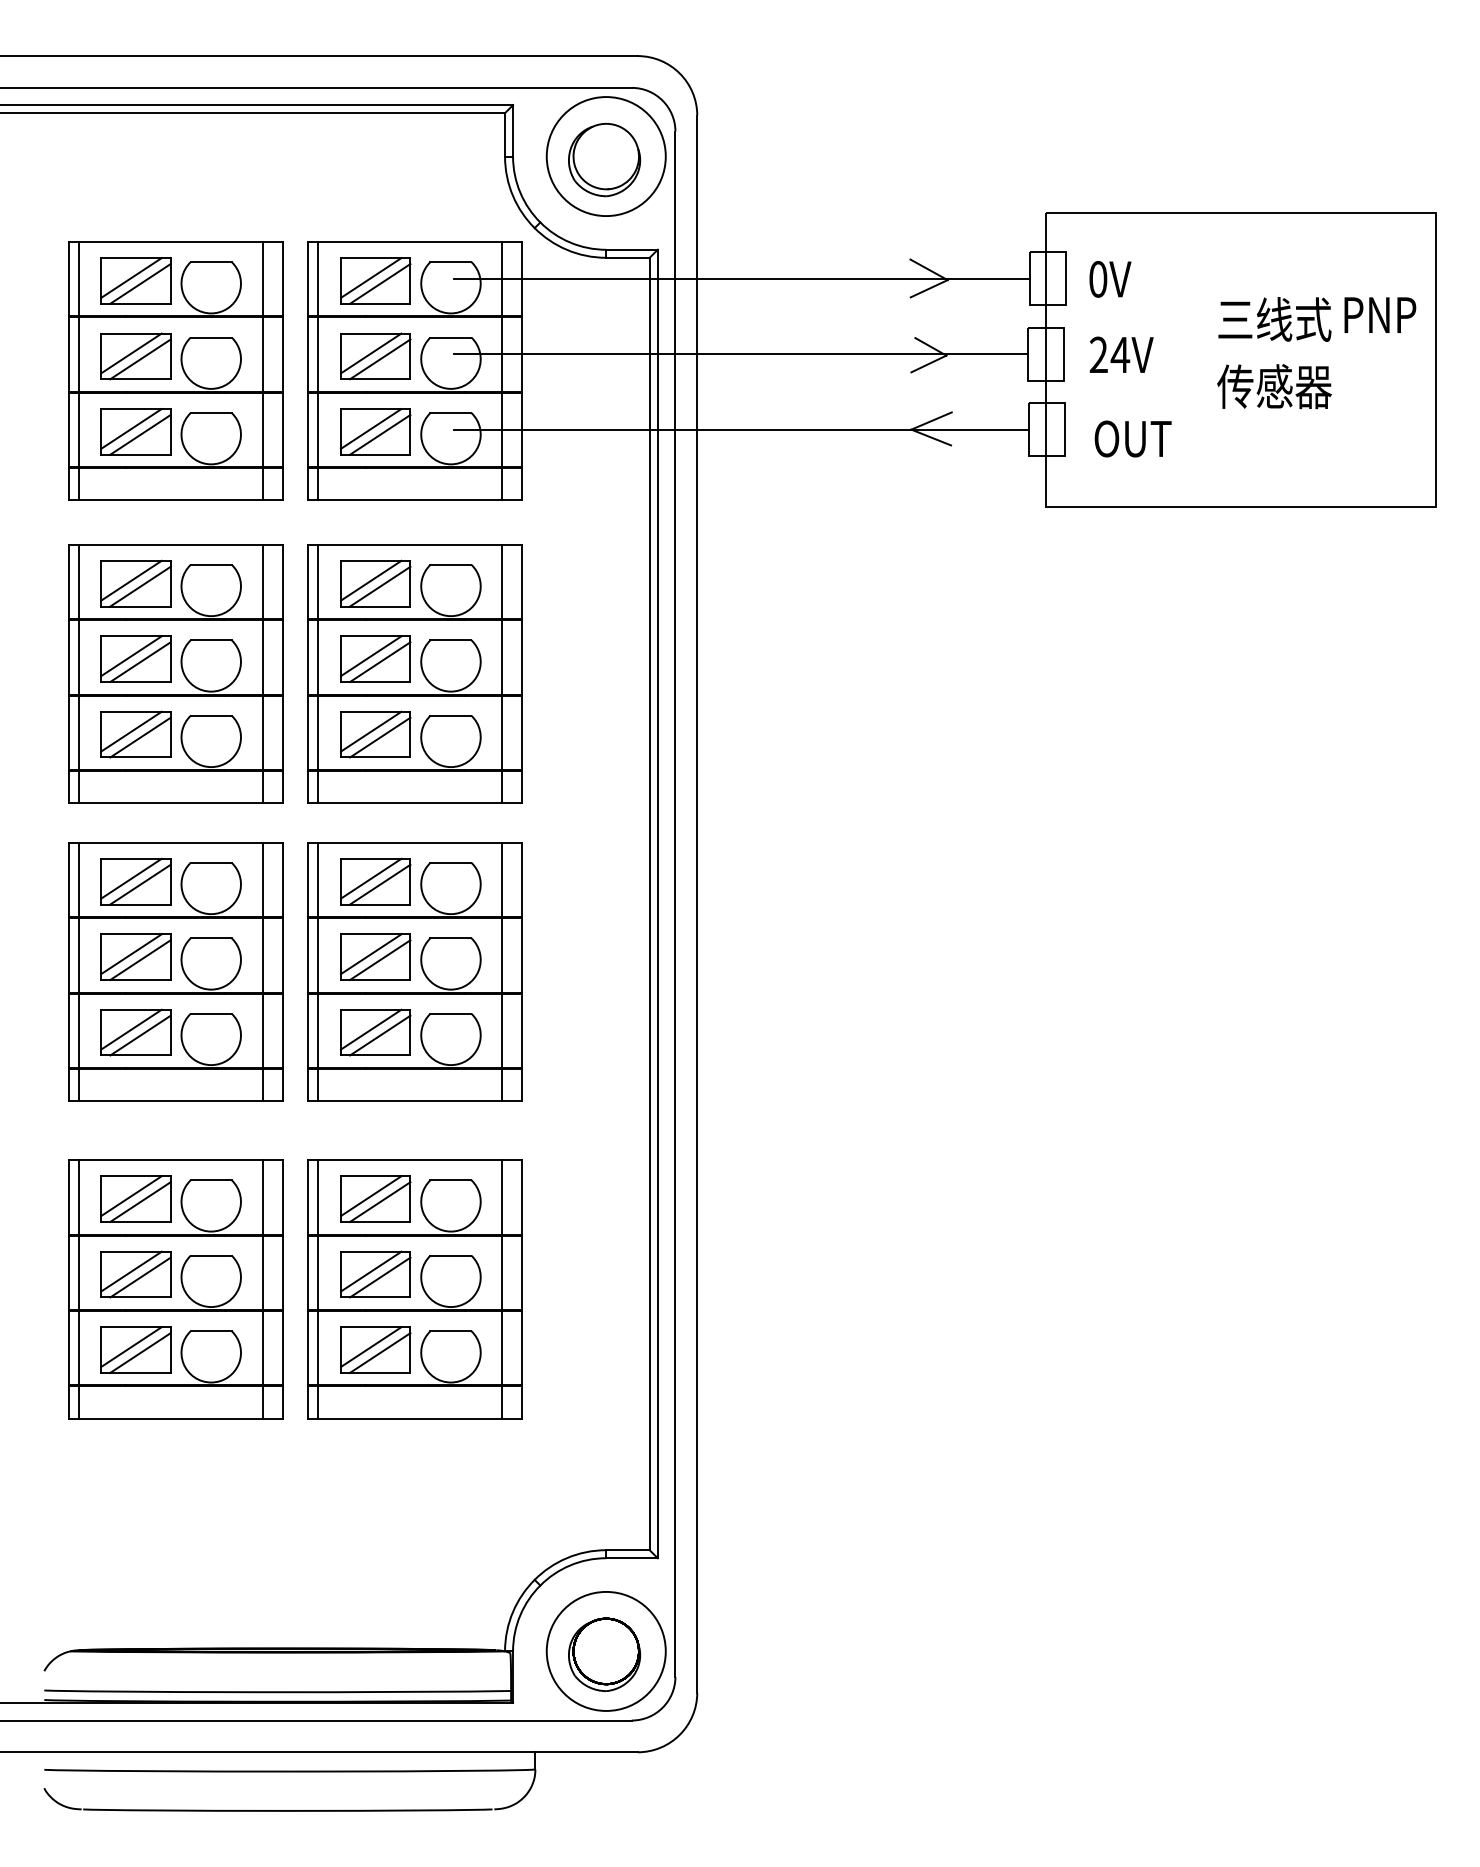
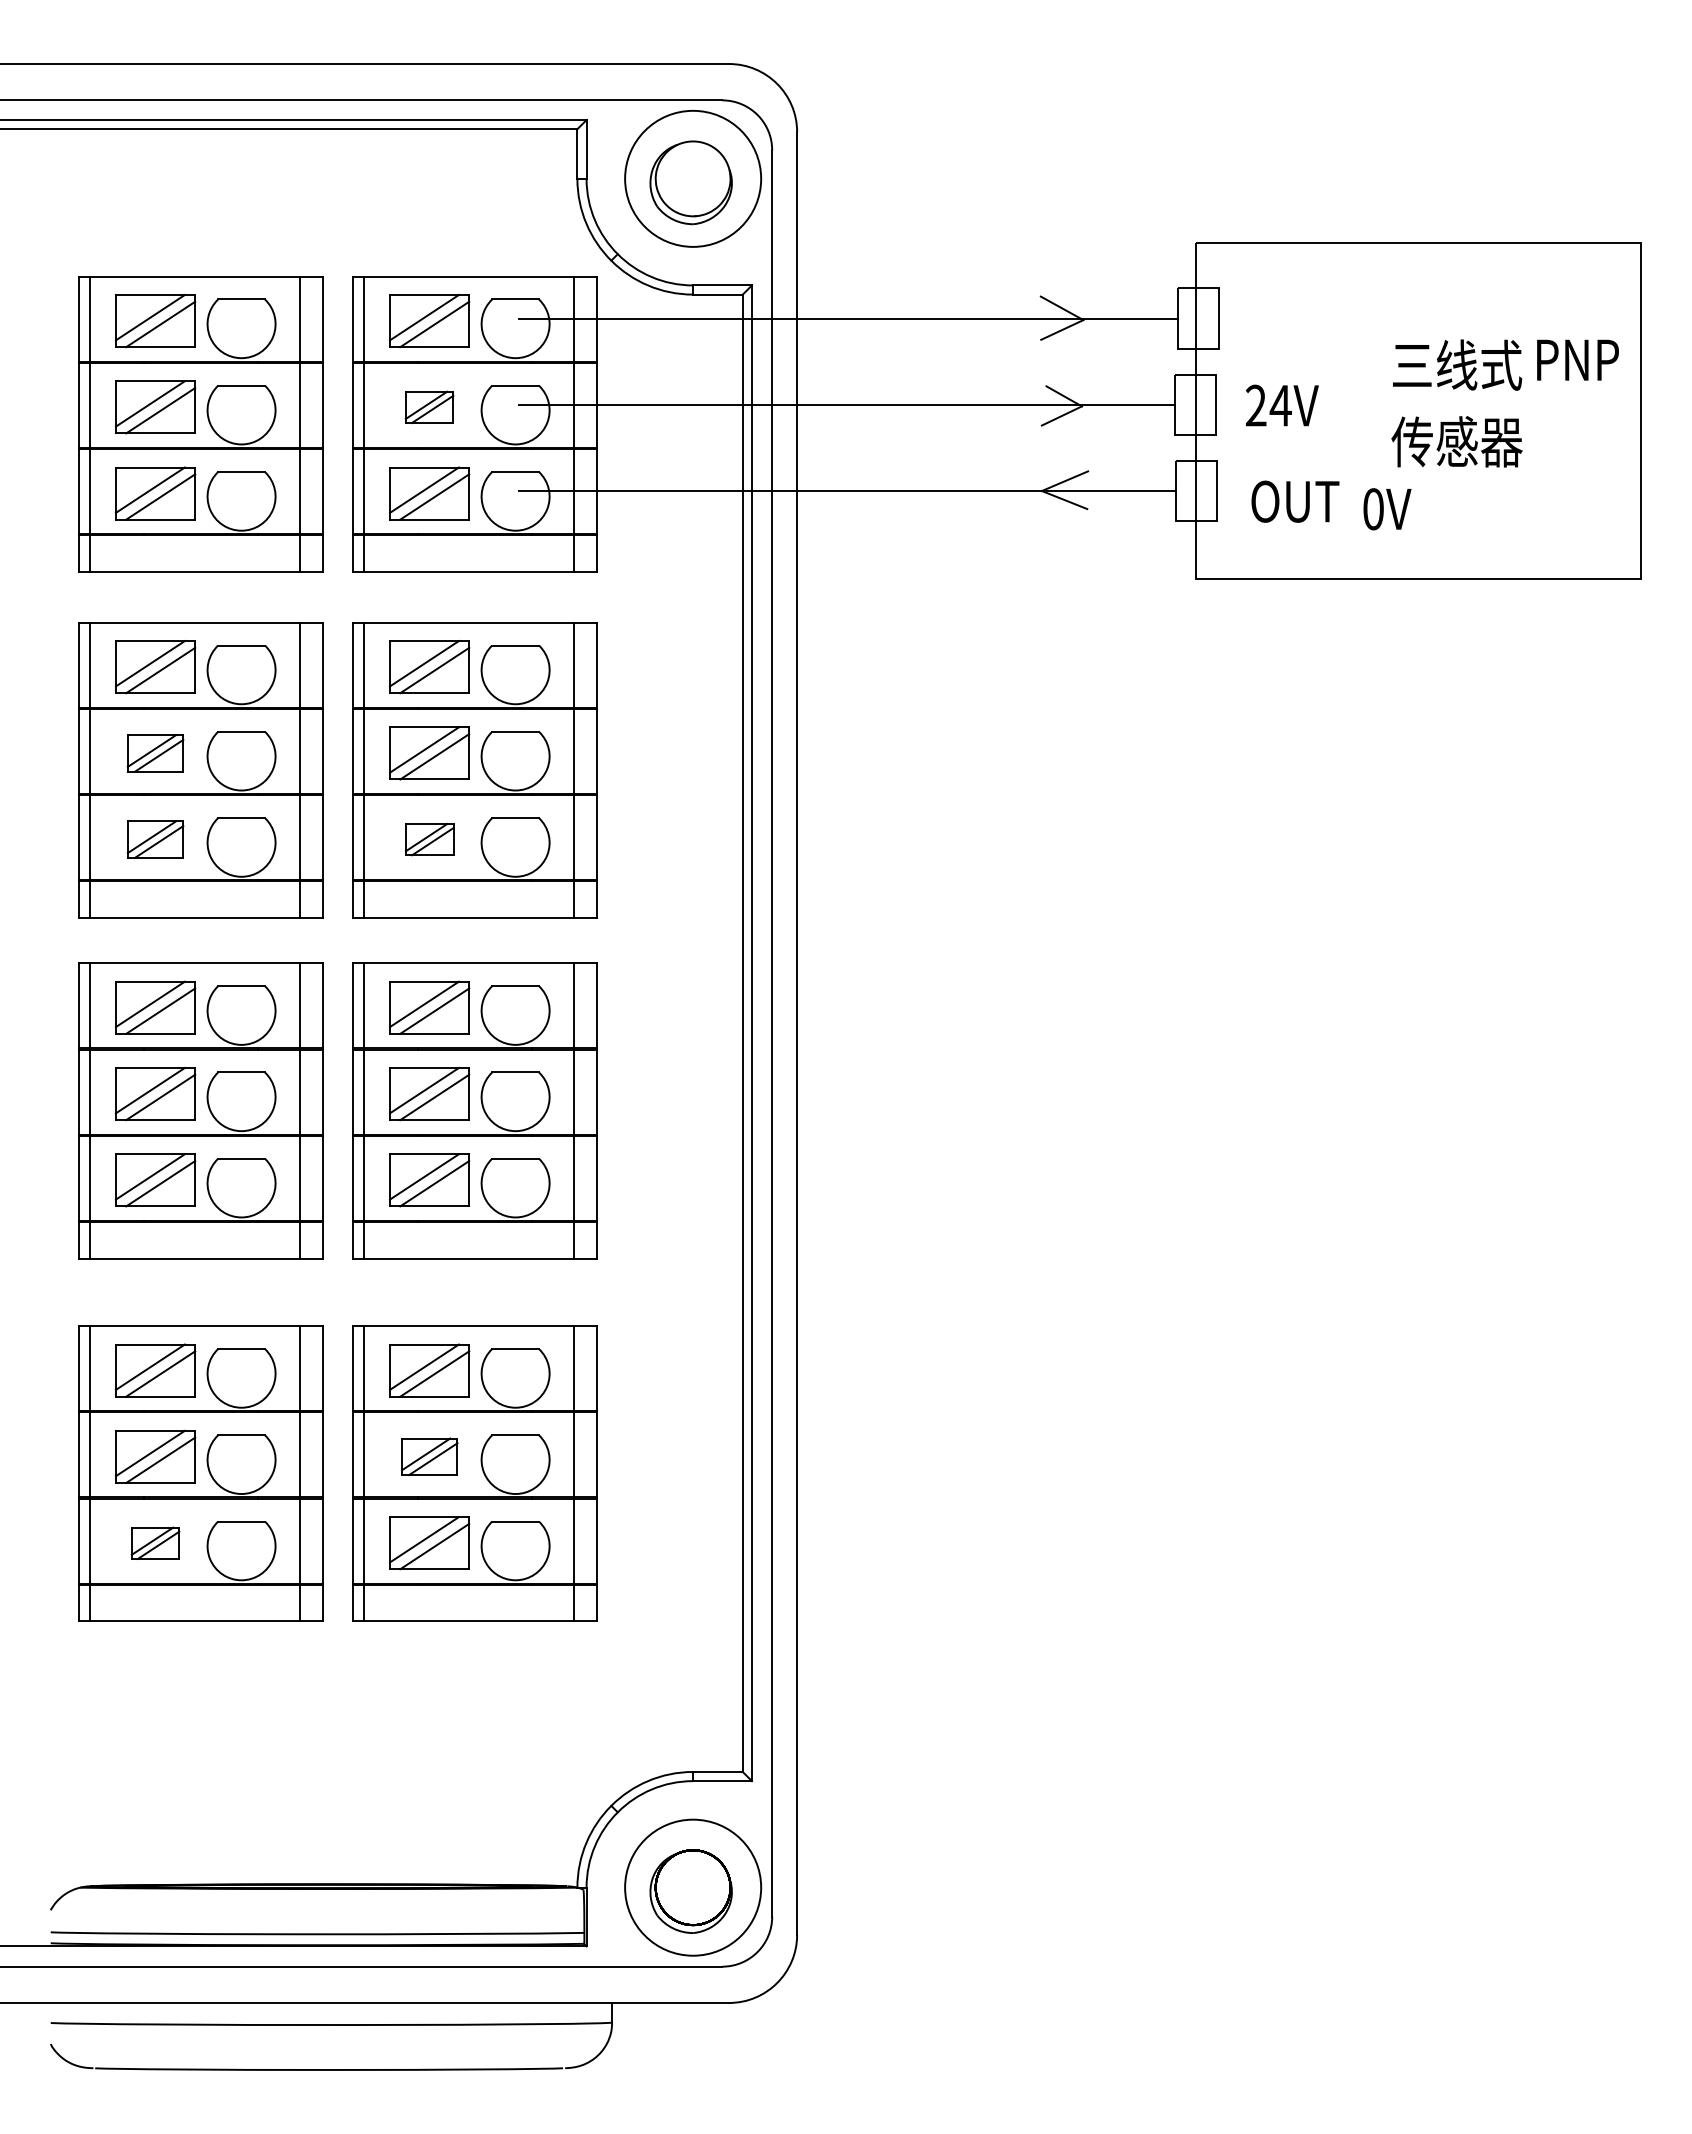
text: (1110, 279) -> (1387, 509), moved
part: (375, 356) -> (429, 407), size x0.6
part: (135, 659) -> (155, 753), size x0.7
part: (135, 734) -> (155, 839), size x0.7
part: (375, 734) -> (429, 839), size x0.6
part: (375, 1274) -> (429, 1456), size x0.7
part: (135, 1350) -> (155, 1543), size x0.6

